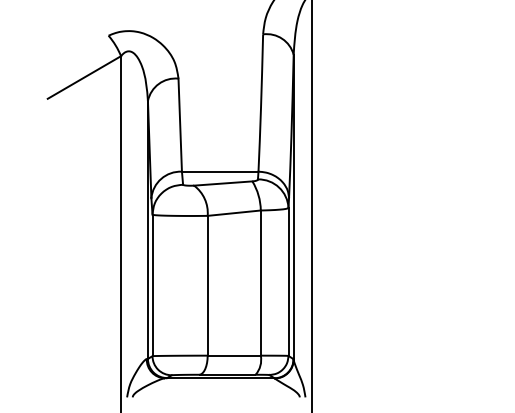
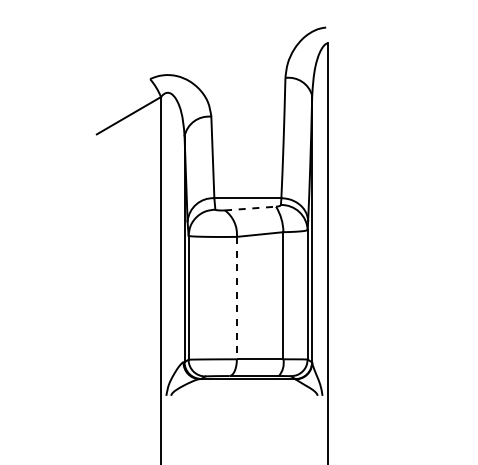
line: (223, 183) -> (250, 208), solid -> dashed
line: (207, 286) -> (236, 298), solid -> dashed

